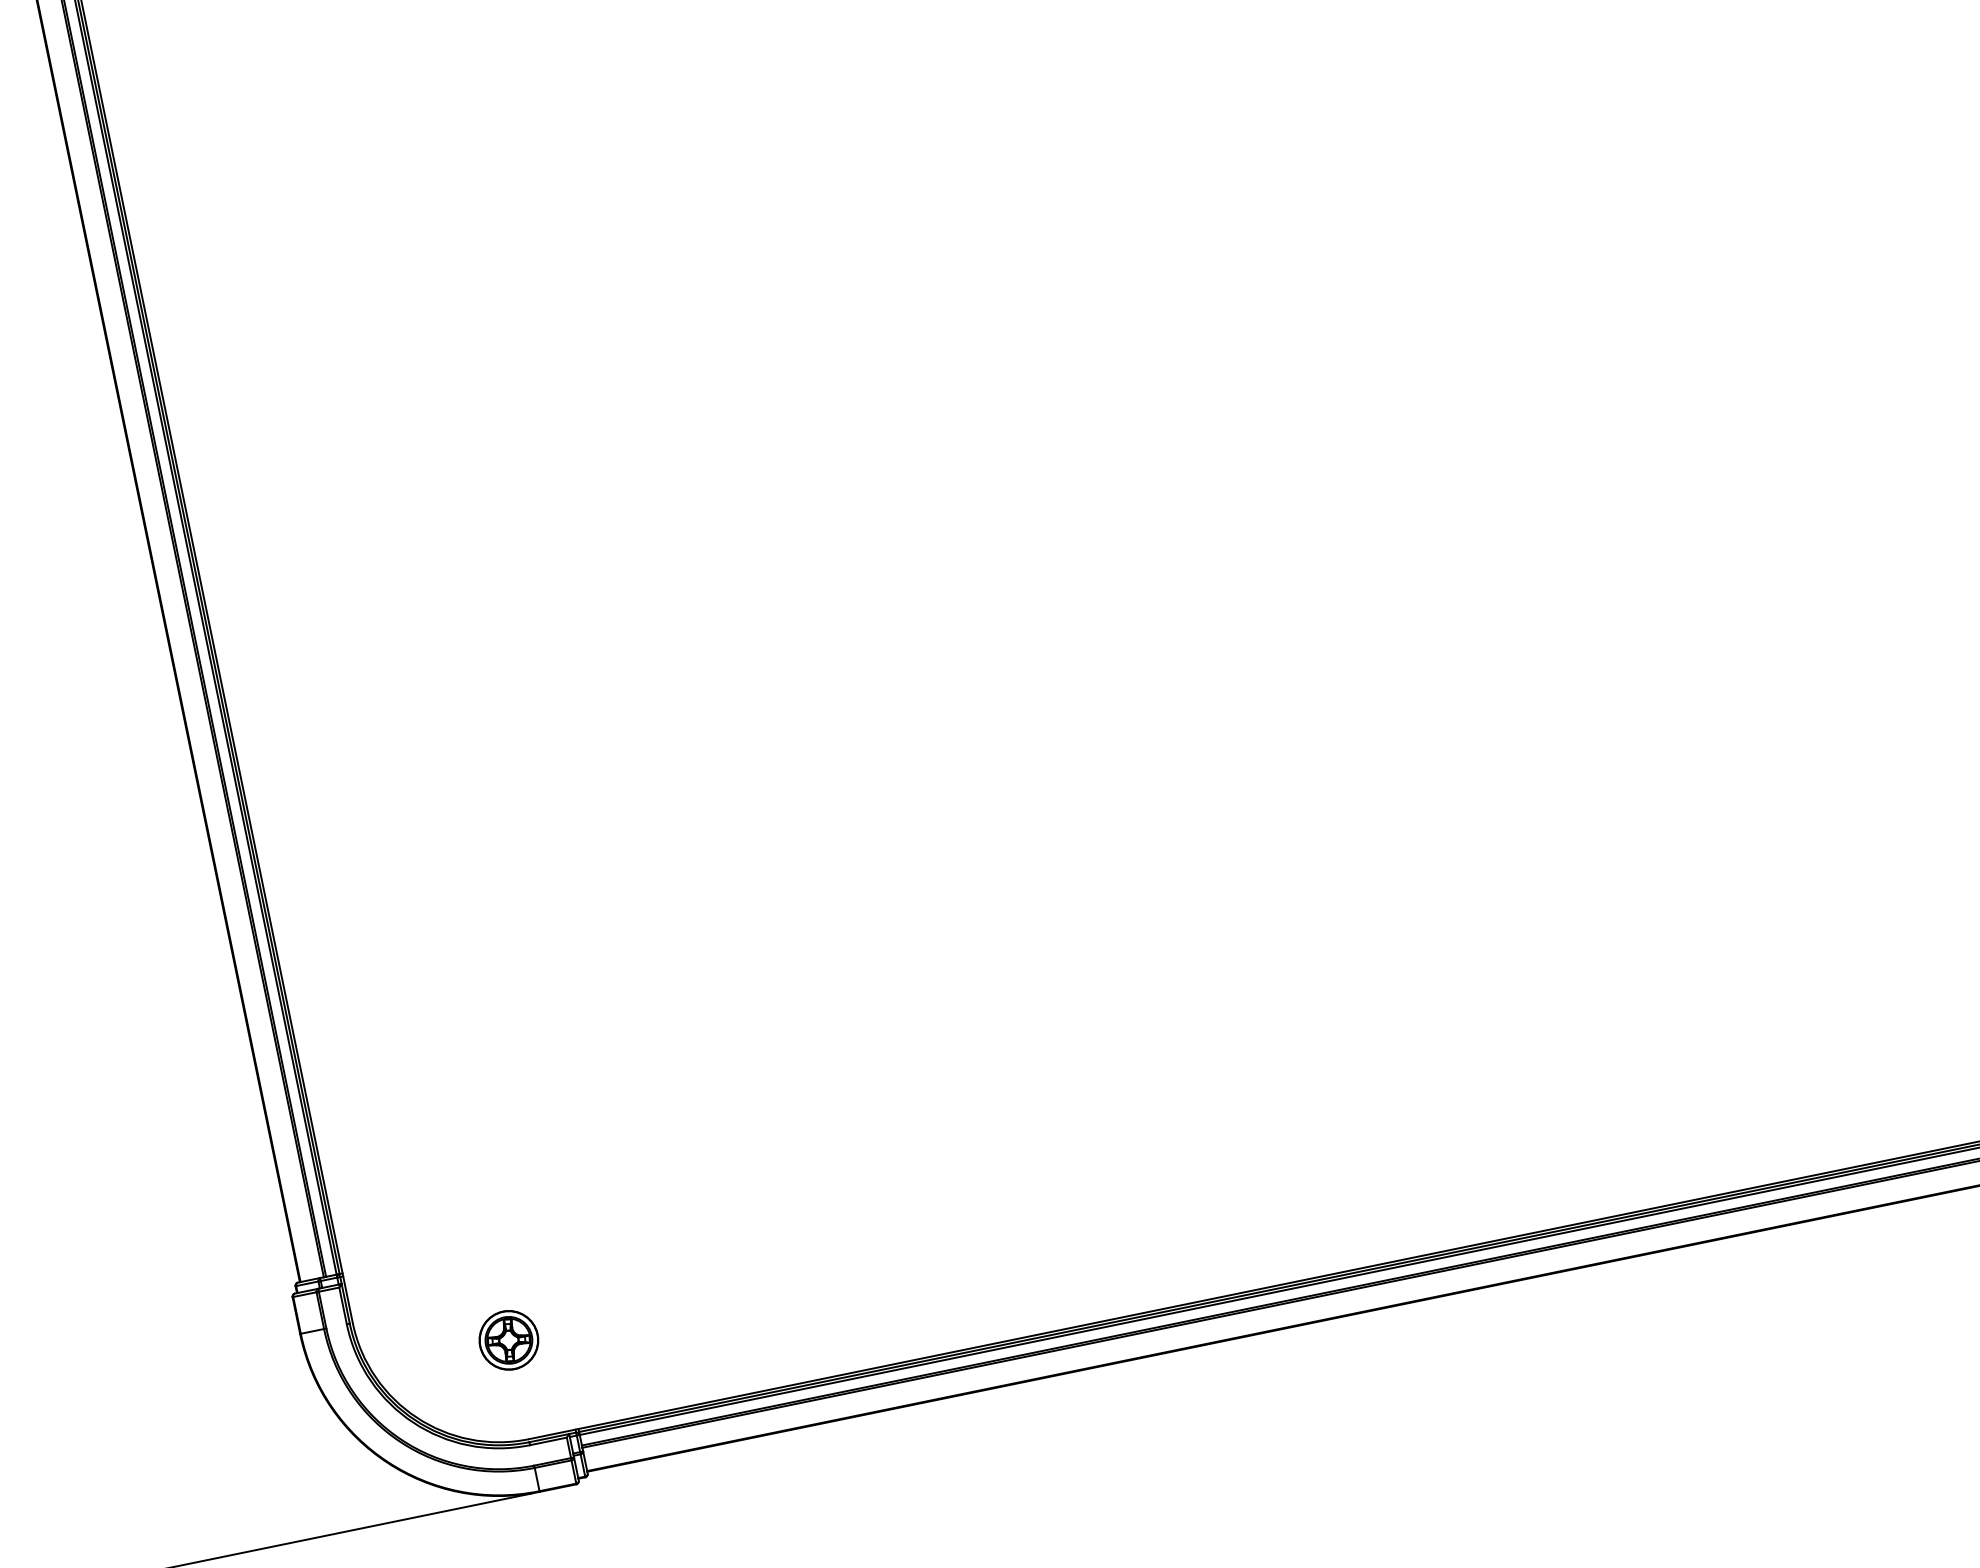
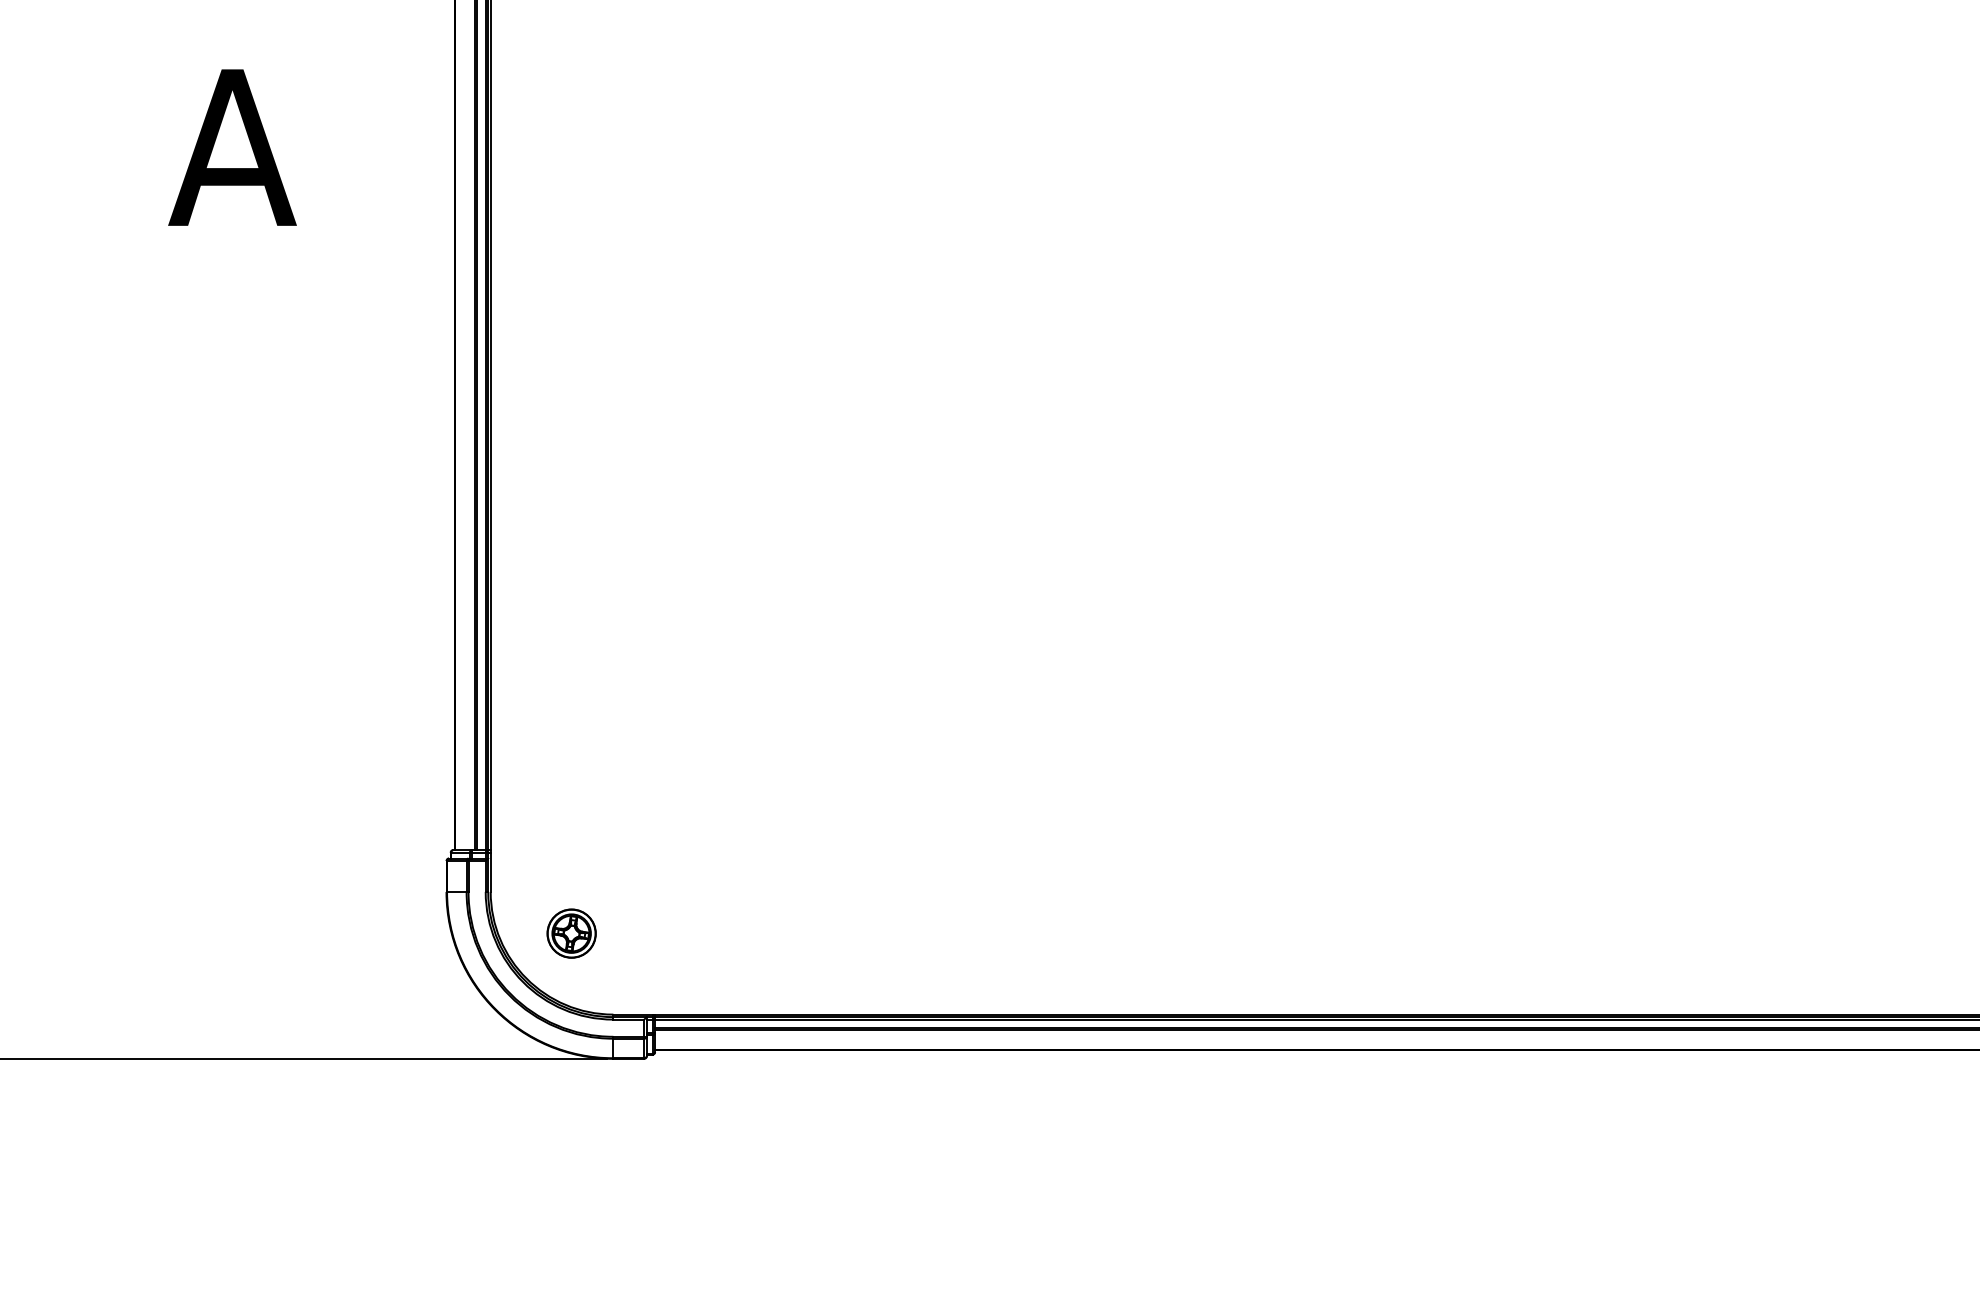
part: (508, 1340) -> (571, 933), moved

